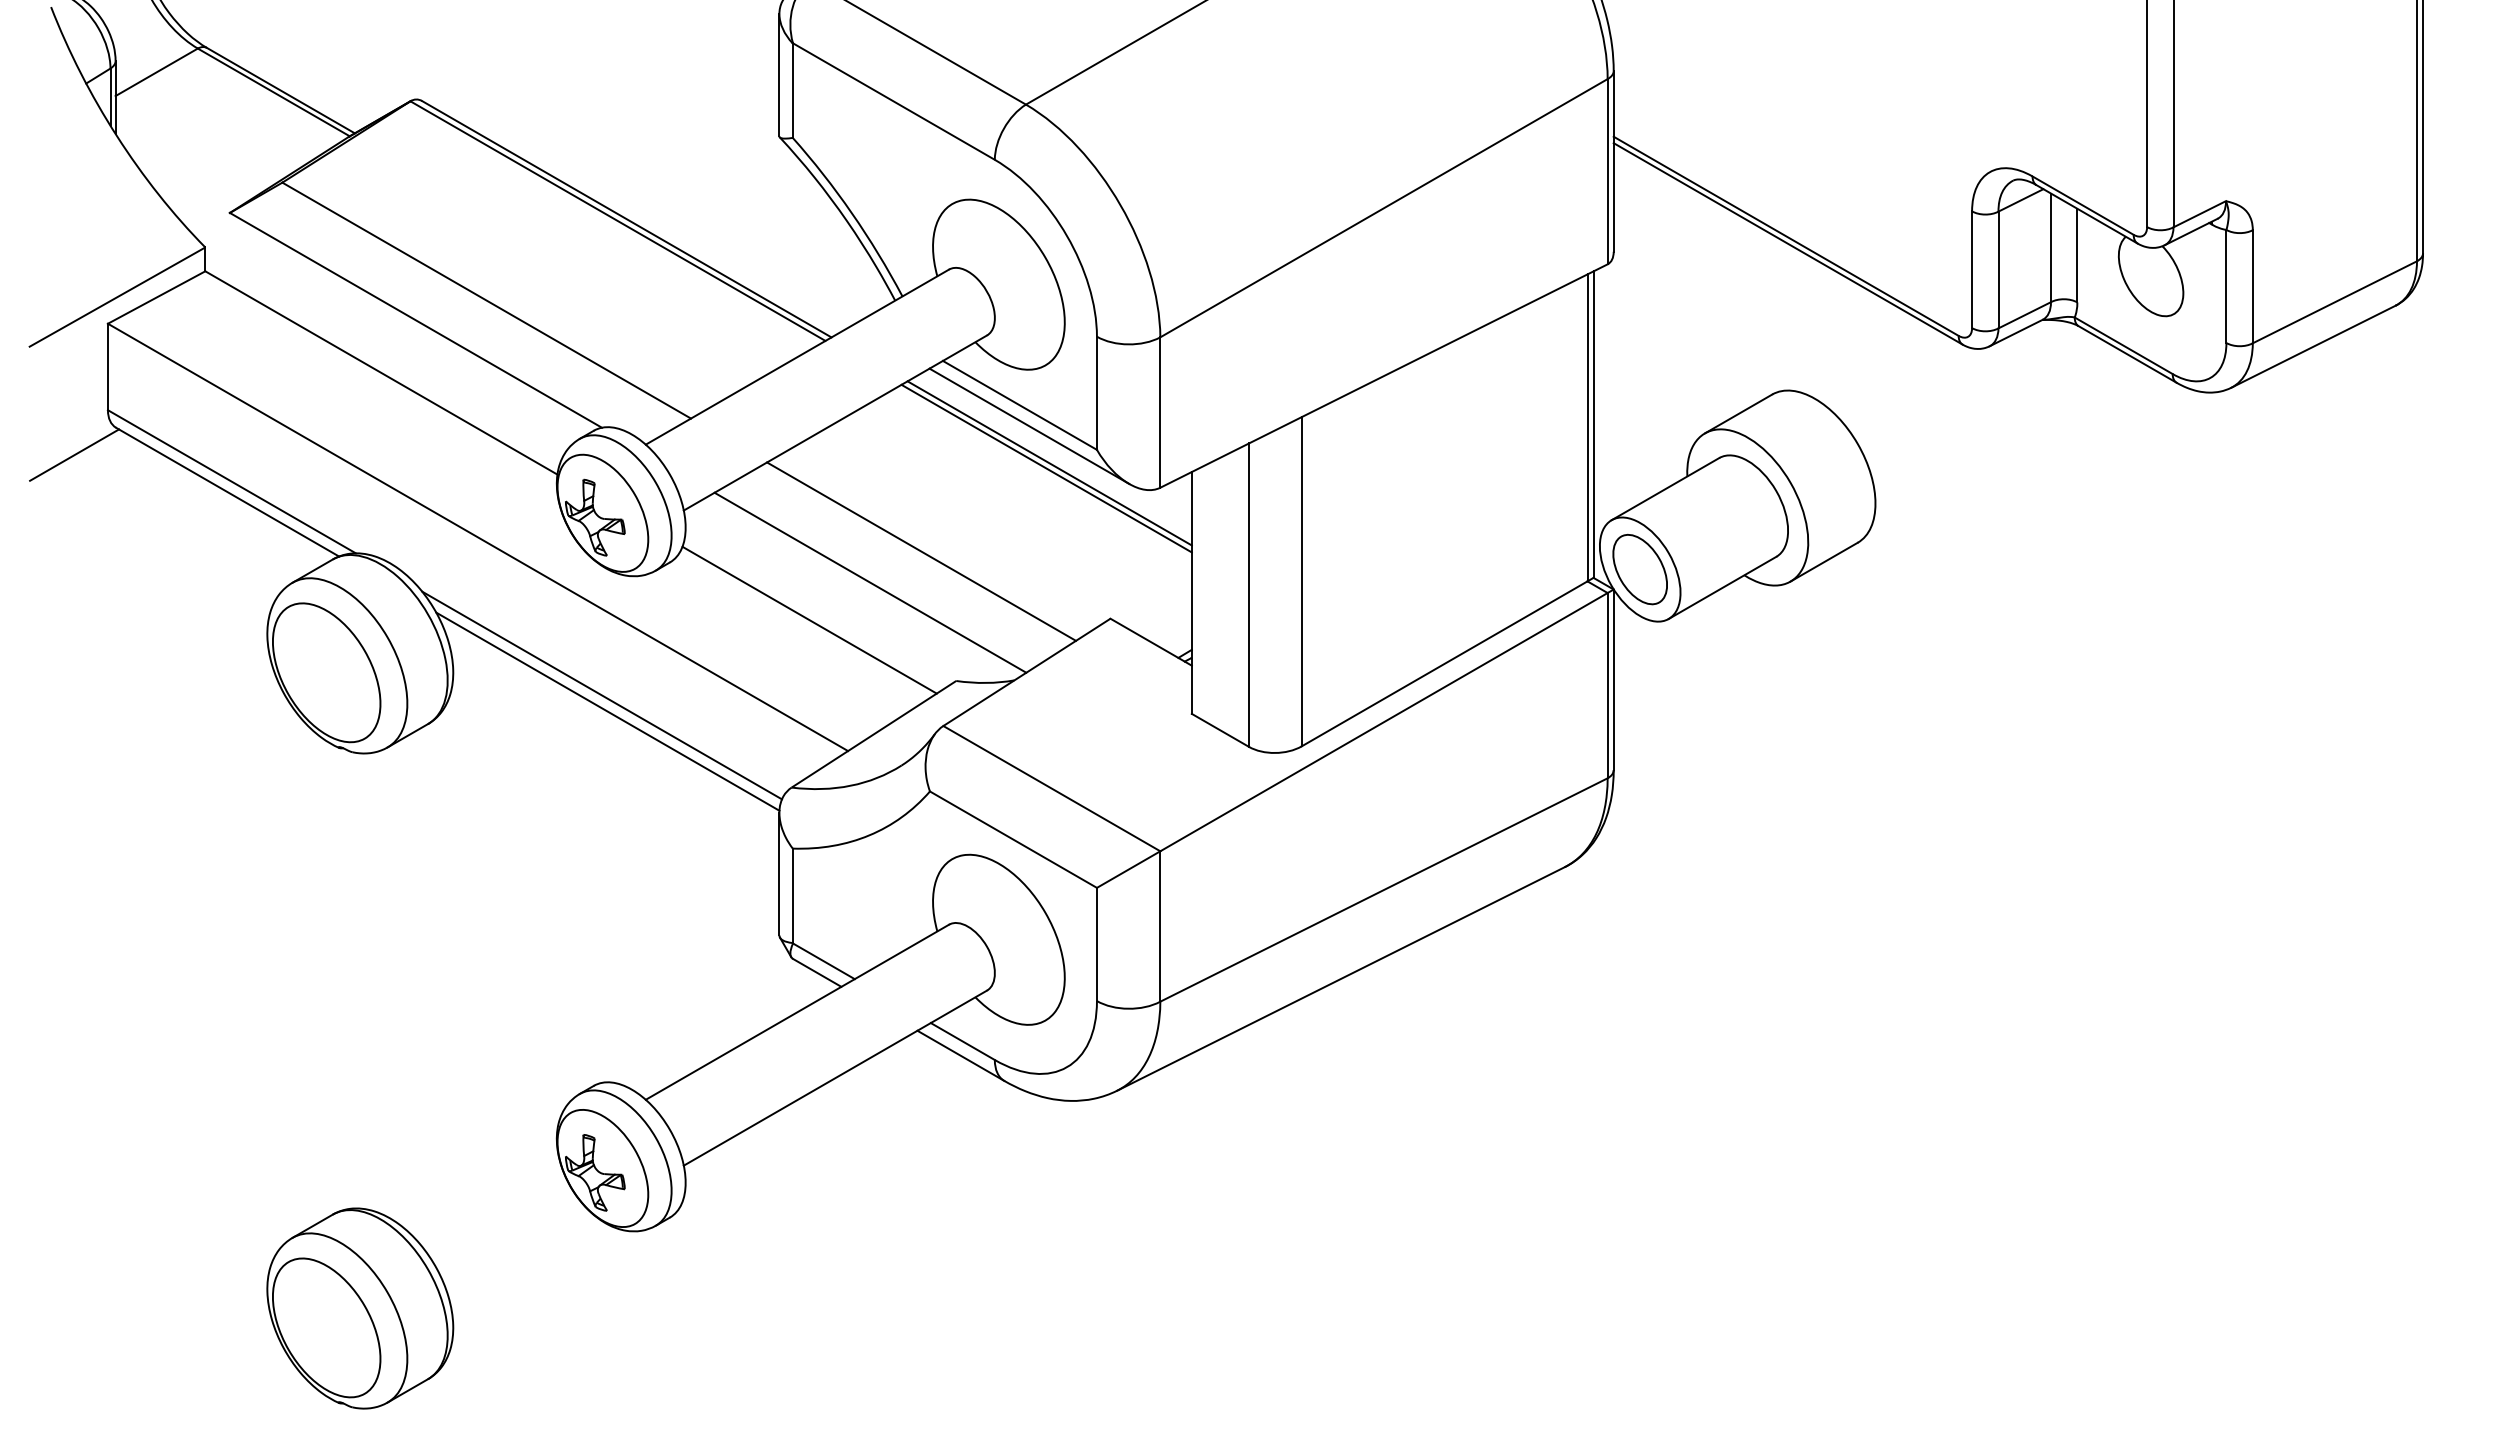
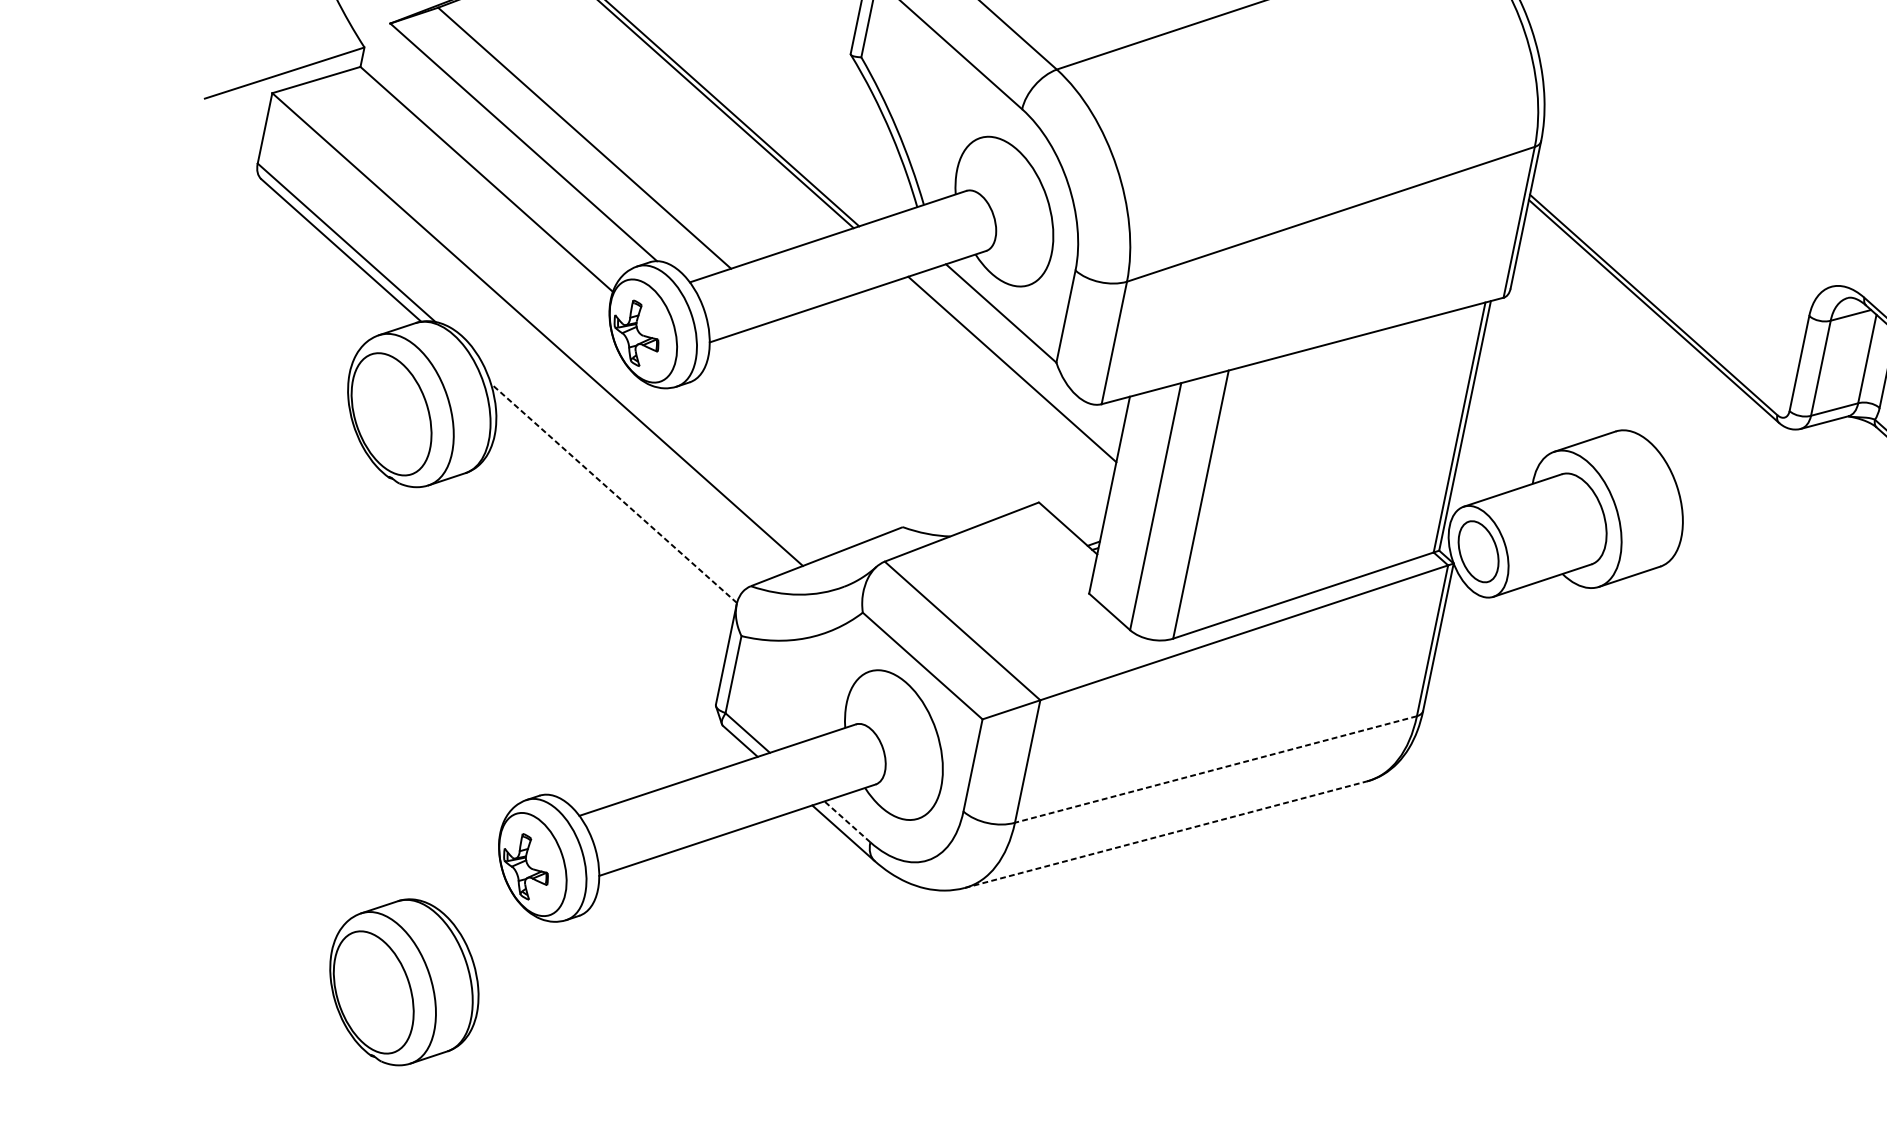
line: (1029, 425) -> (1005, 331), removed
line: (74, 454) -> (223, 194), removed
line: (1049, 463) -> (1015, 365), removed
line: (921, 551) -> (896, 415), removed
line: (870, 582) -> (849, 432), removed
line: (809, 619) -> (793, 452), removed
line: (601, 695) -> (611, 479), removed
line: (607, 711) -> (613, 493), solid -> dashed
line: (1384, 889) -> (1216, 769), solid -> dashed
line: (1341, 978) -> (1166, 834), solid -> dashed
line: (962, 1041) -> (847, 821), solid -> dashed
part: (360, 1308) -> (404, 982), moved

